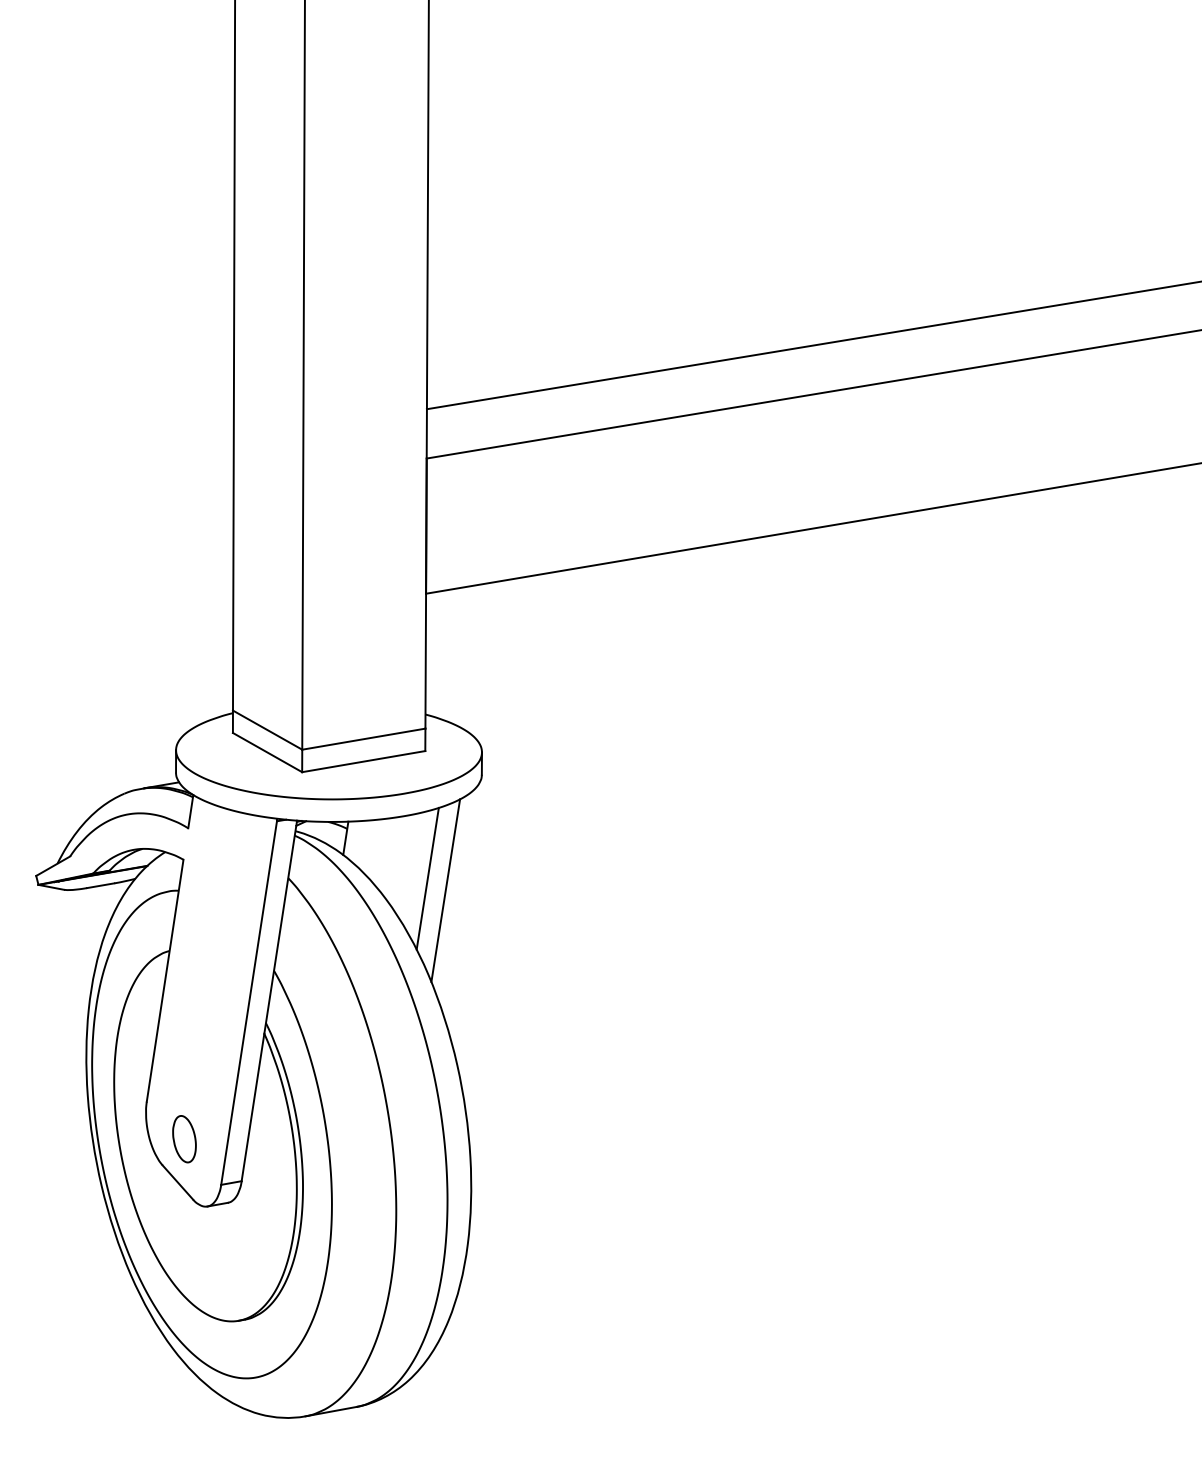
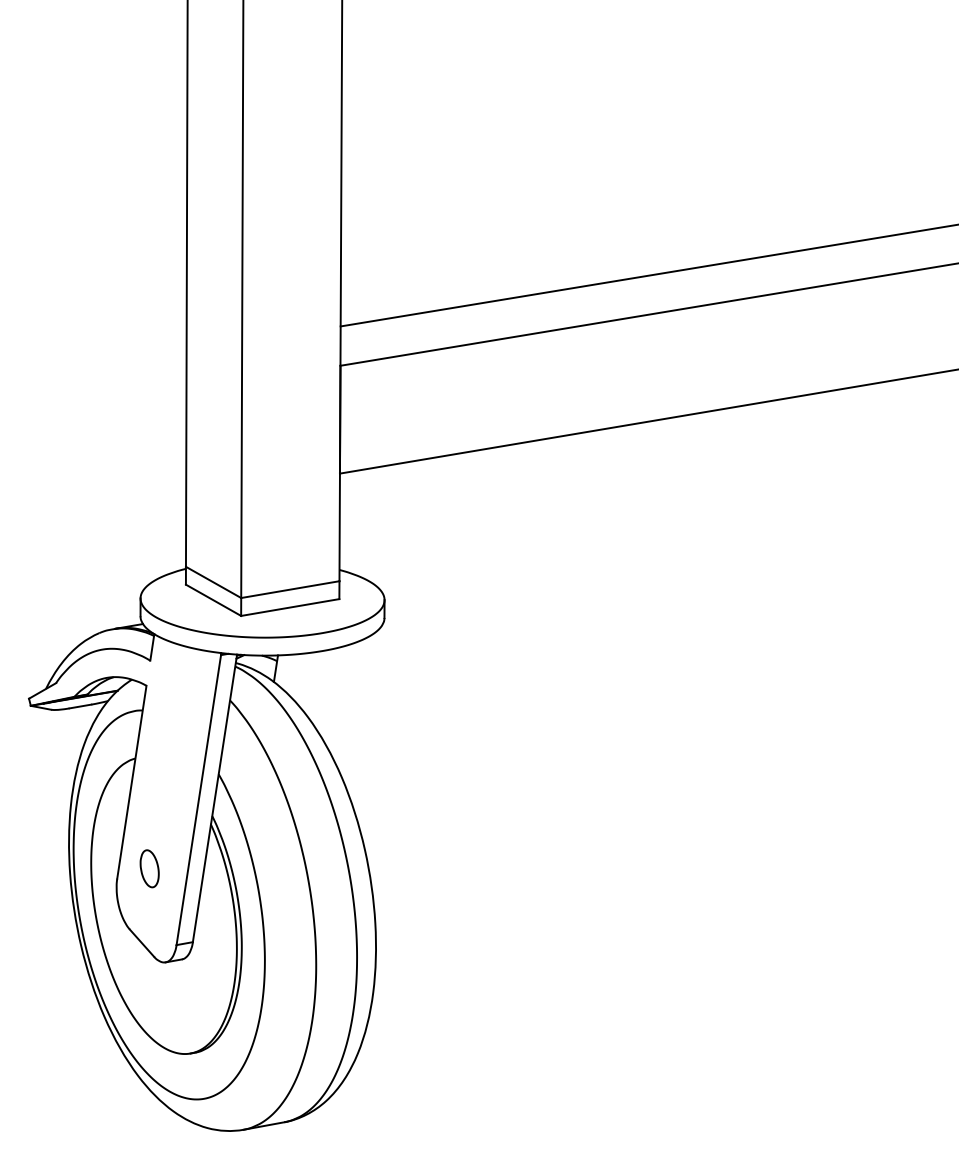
line: (427, 878) -> (341, 700), removed
line: (445, 890) -> (355, 710), removed
part: (184, 1139) -> (149, 869), moved

